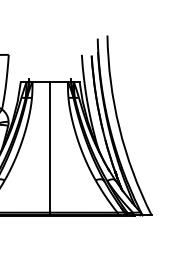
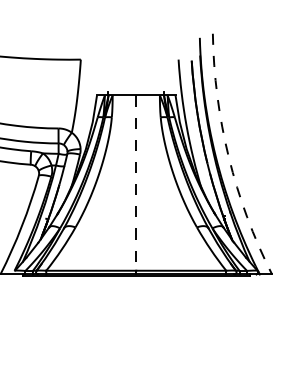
arc: (119, 128) -> (228, 157), solid -> dashed
line: (50, 147) -> (136, 183), solid -> dashed

